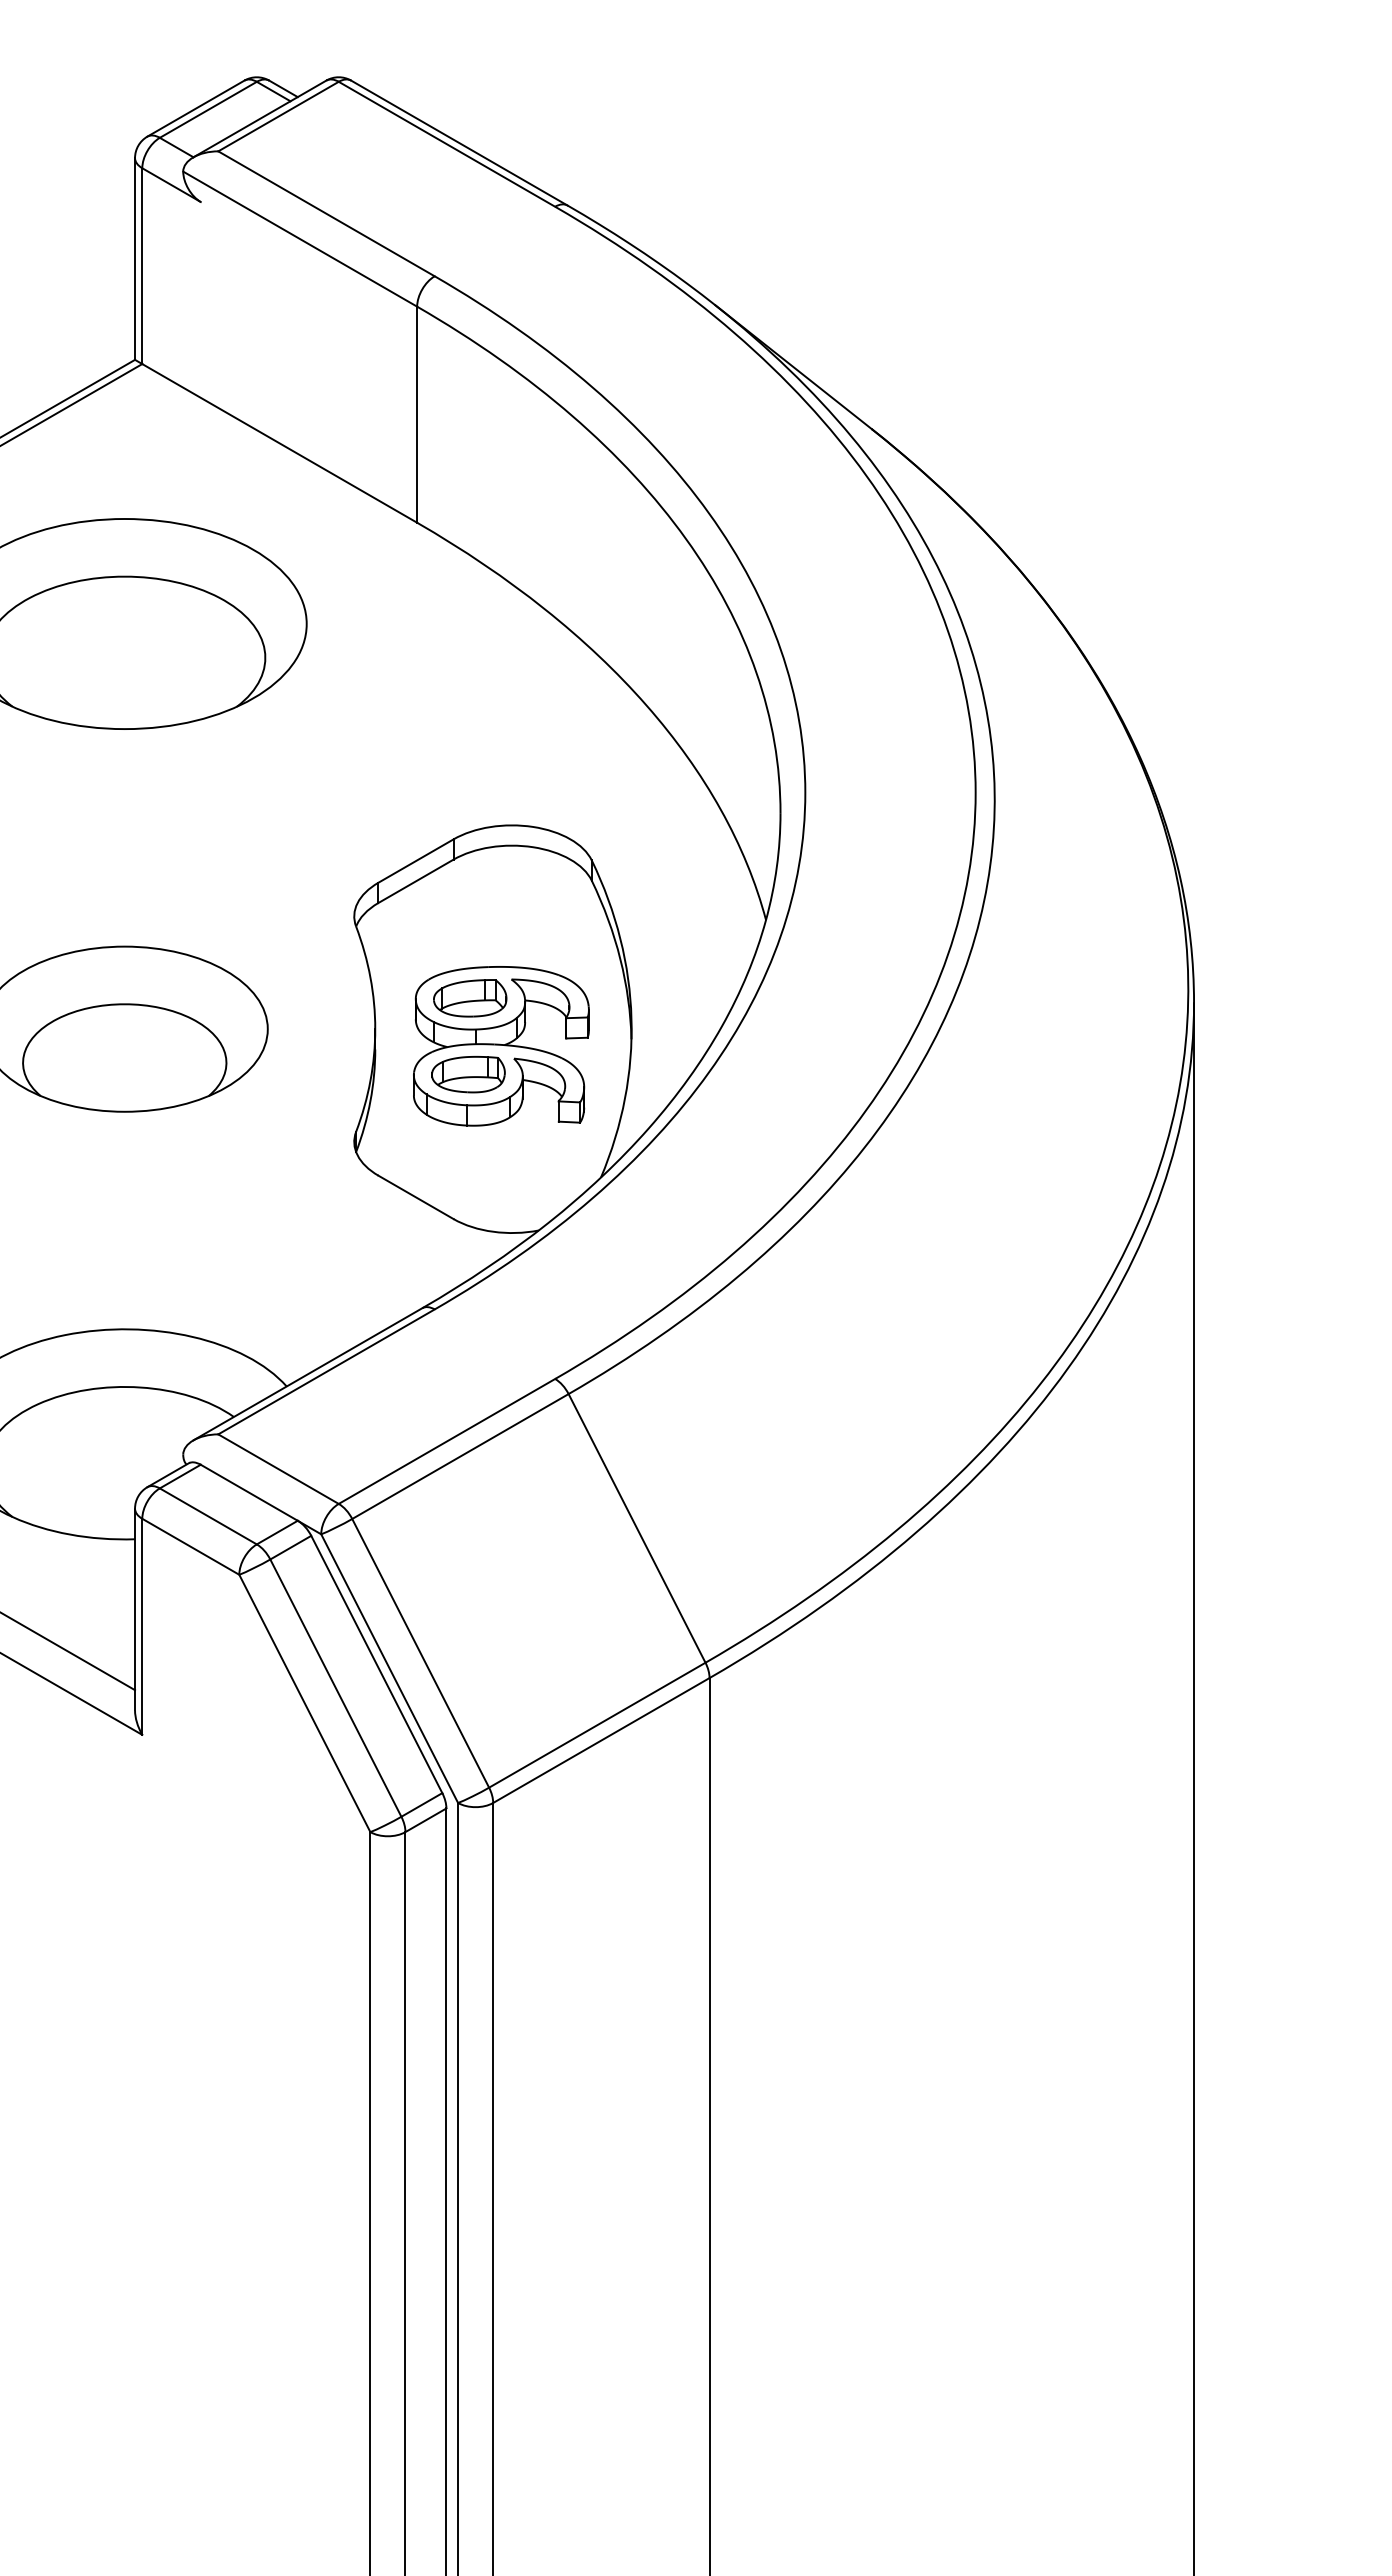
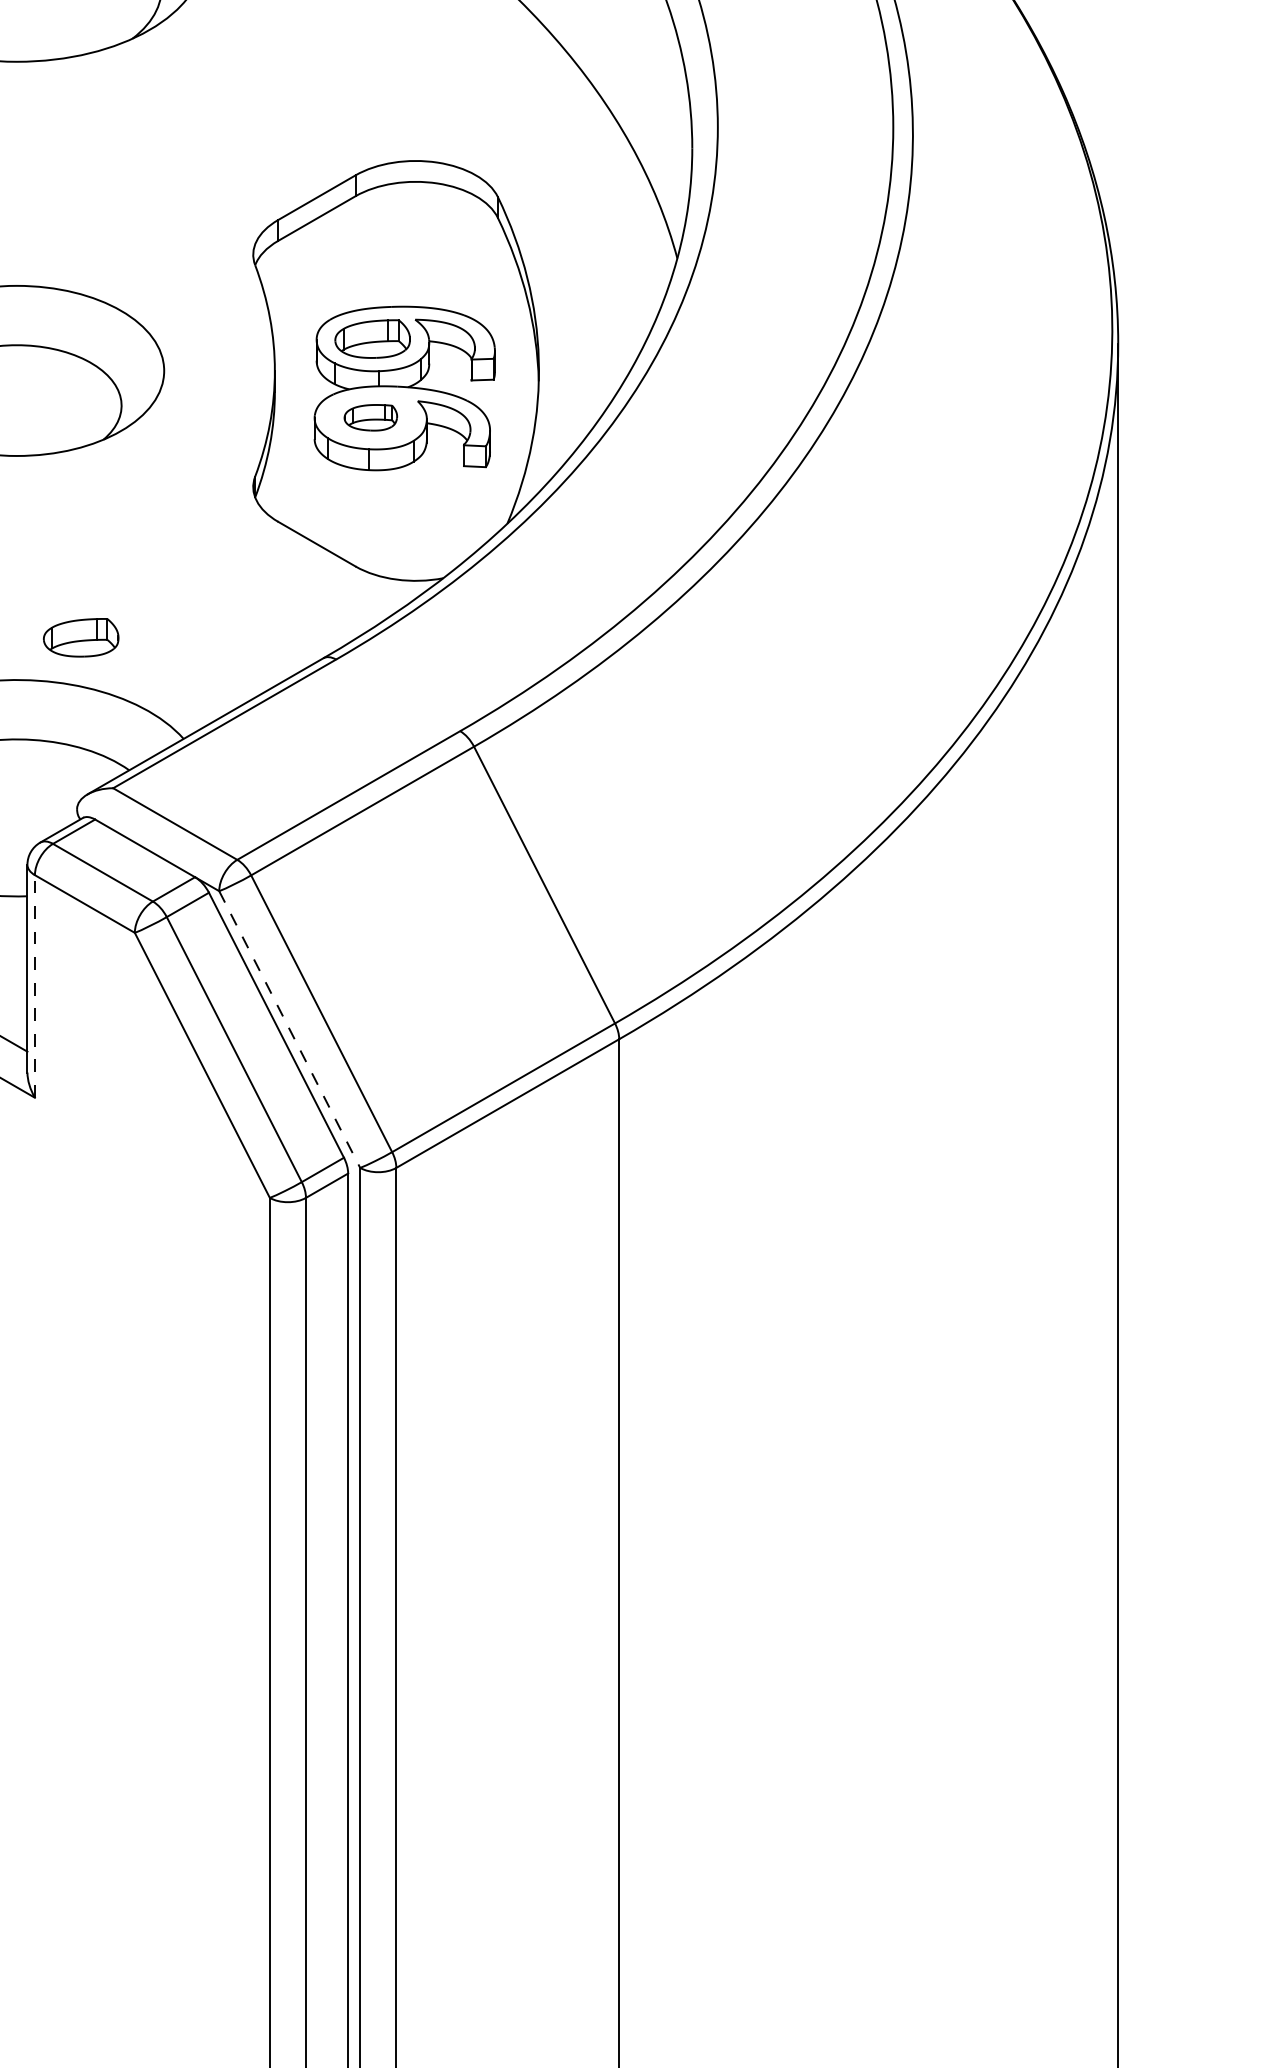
part: (468, 1074) -> (370, 417), size x0.7
part: (187, 1288) -> (81, 637), added
line: (142, 1626) -> (35, 986), solid -> dashed
line: (389, 1668) -> (289, 1029), solid -> dashed

